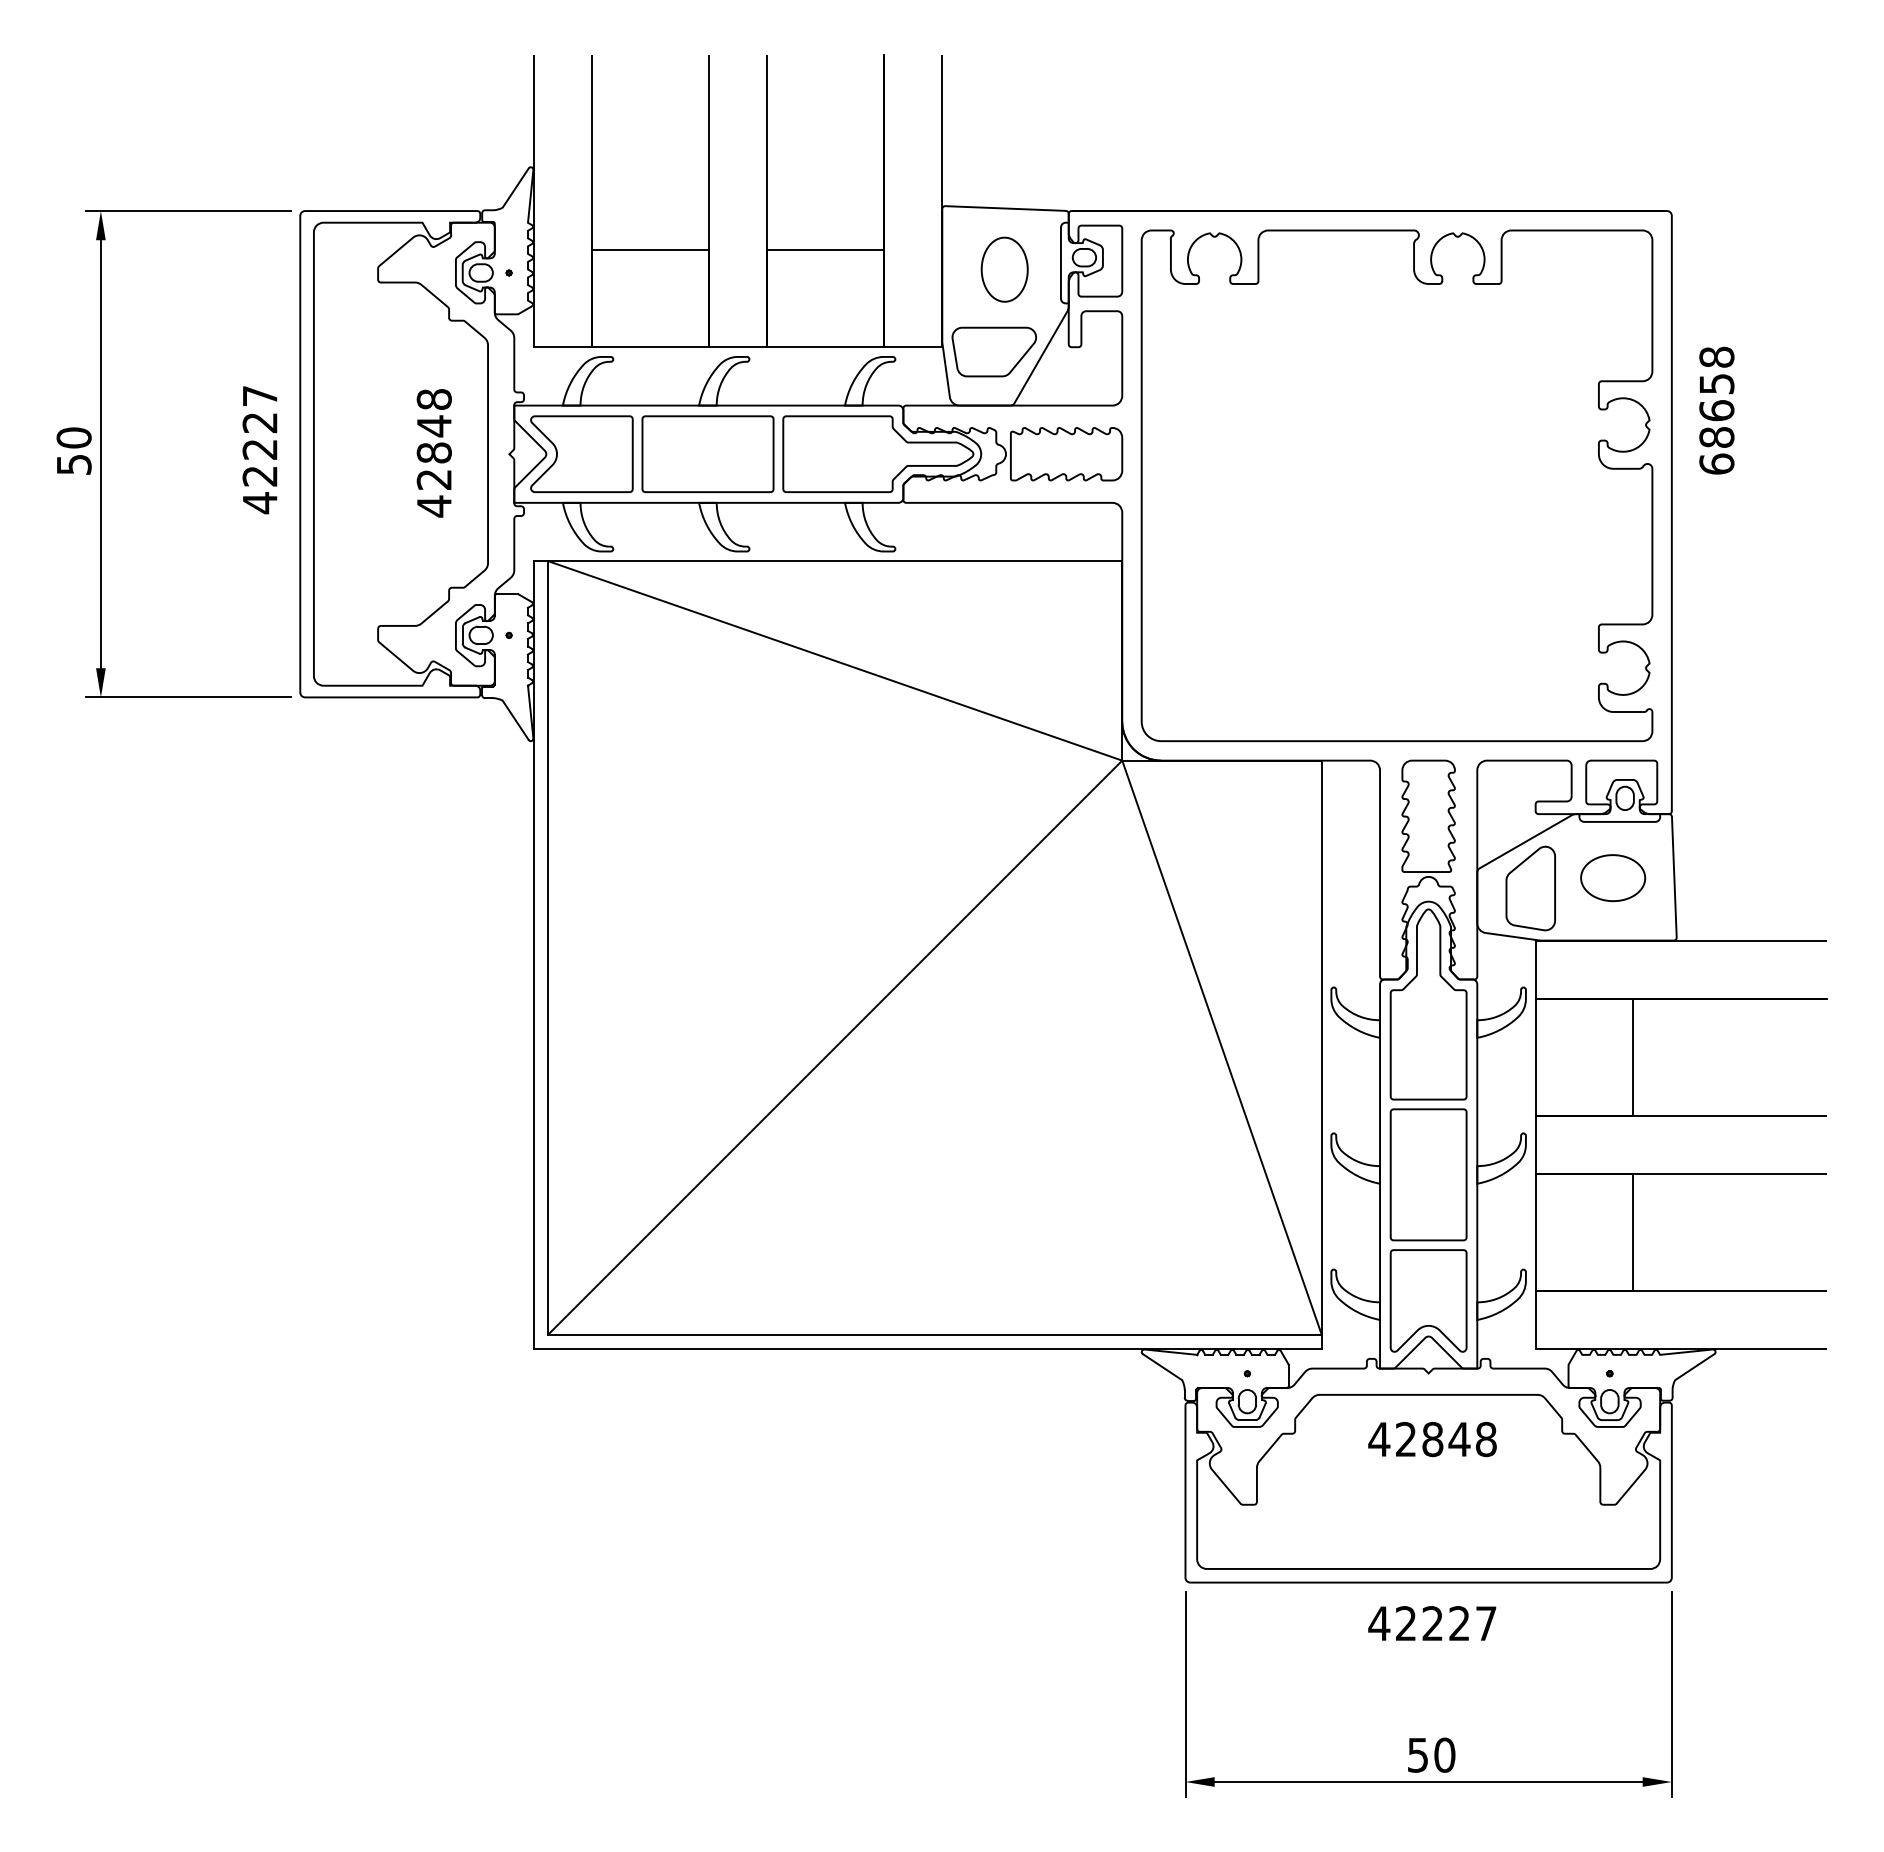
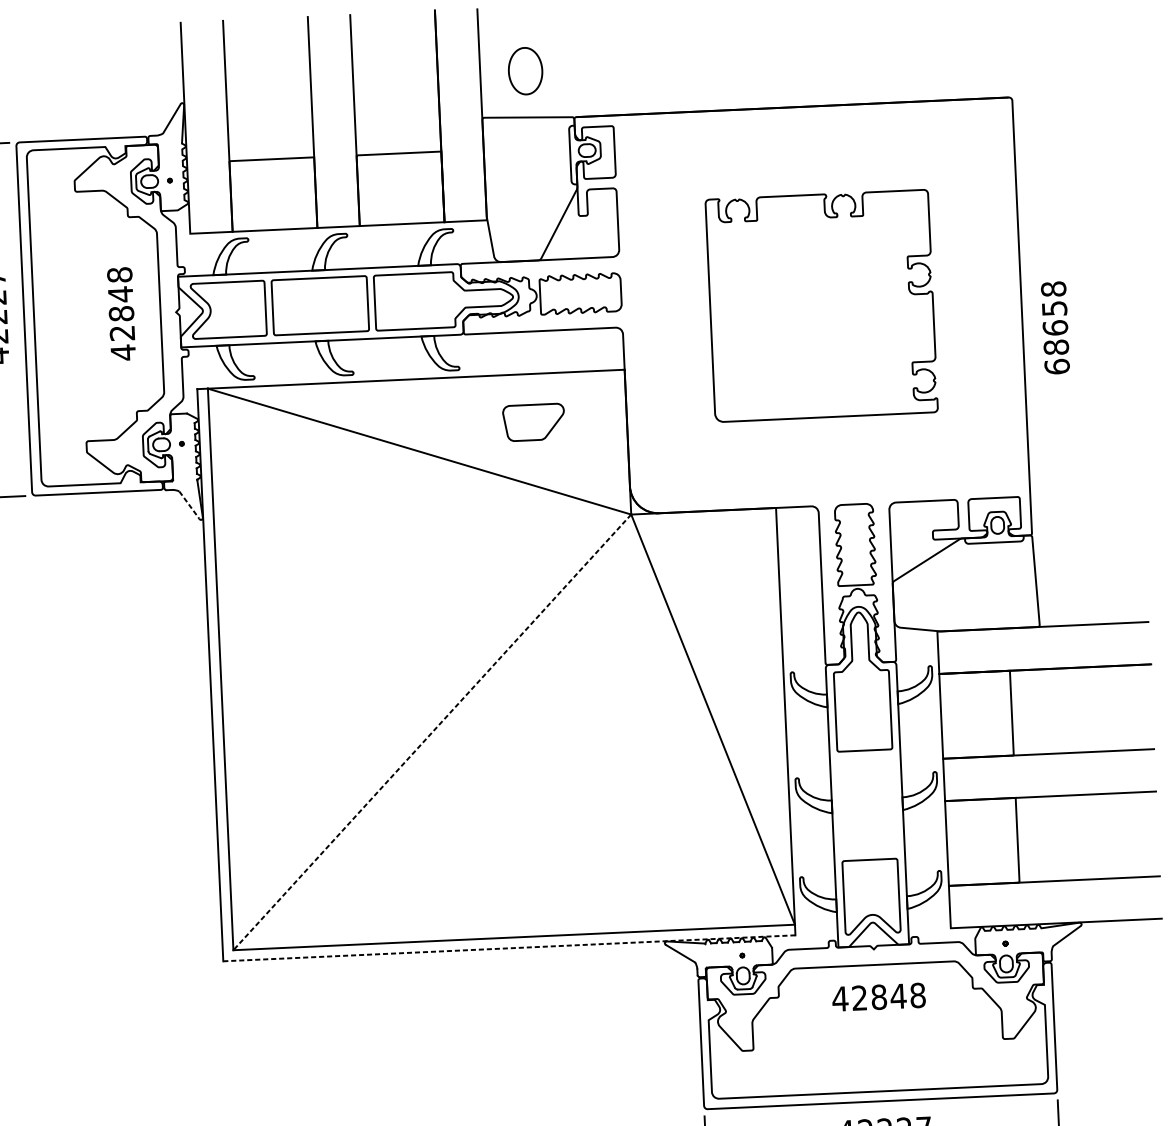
part: (1004, 269) -> (525, 71), moved
part: (994, 351) -> (534, 422), moved
text: (1716, 410) -> (1055, 327), moved
part: (1396, 485) -> (821, 305), size x0.6
line: (515, 720) -> (189, 505), solid -> dashed
part: (1613, 877) -> (991, 583), removed
part: (1530, 888) -> (931, 593), removed
line: (835, 1047) -> (432, 732), solid -> dashed
part: (1428, 1174) -> (867, 804), removed
line: (927, 1349) -> (509, 948), solid -> dashed

